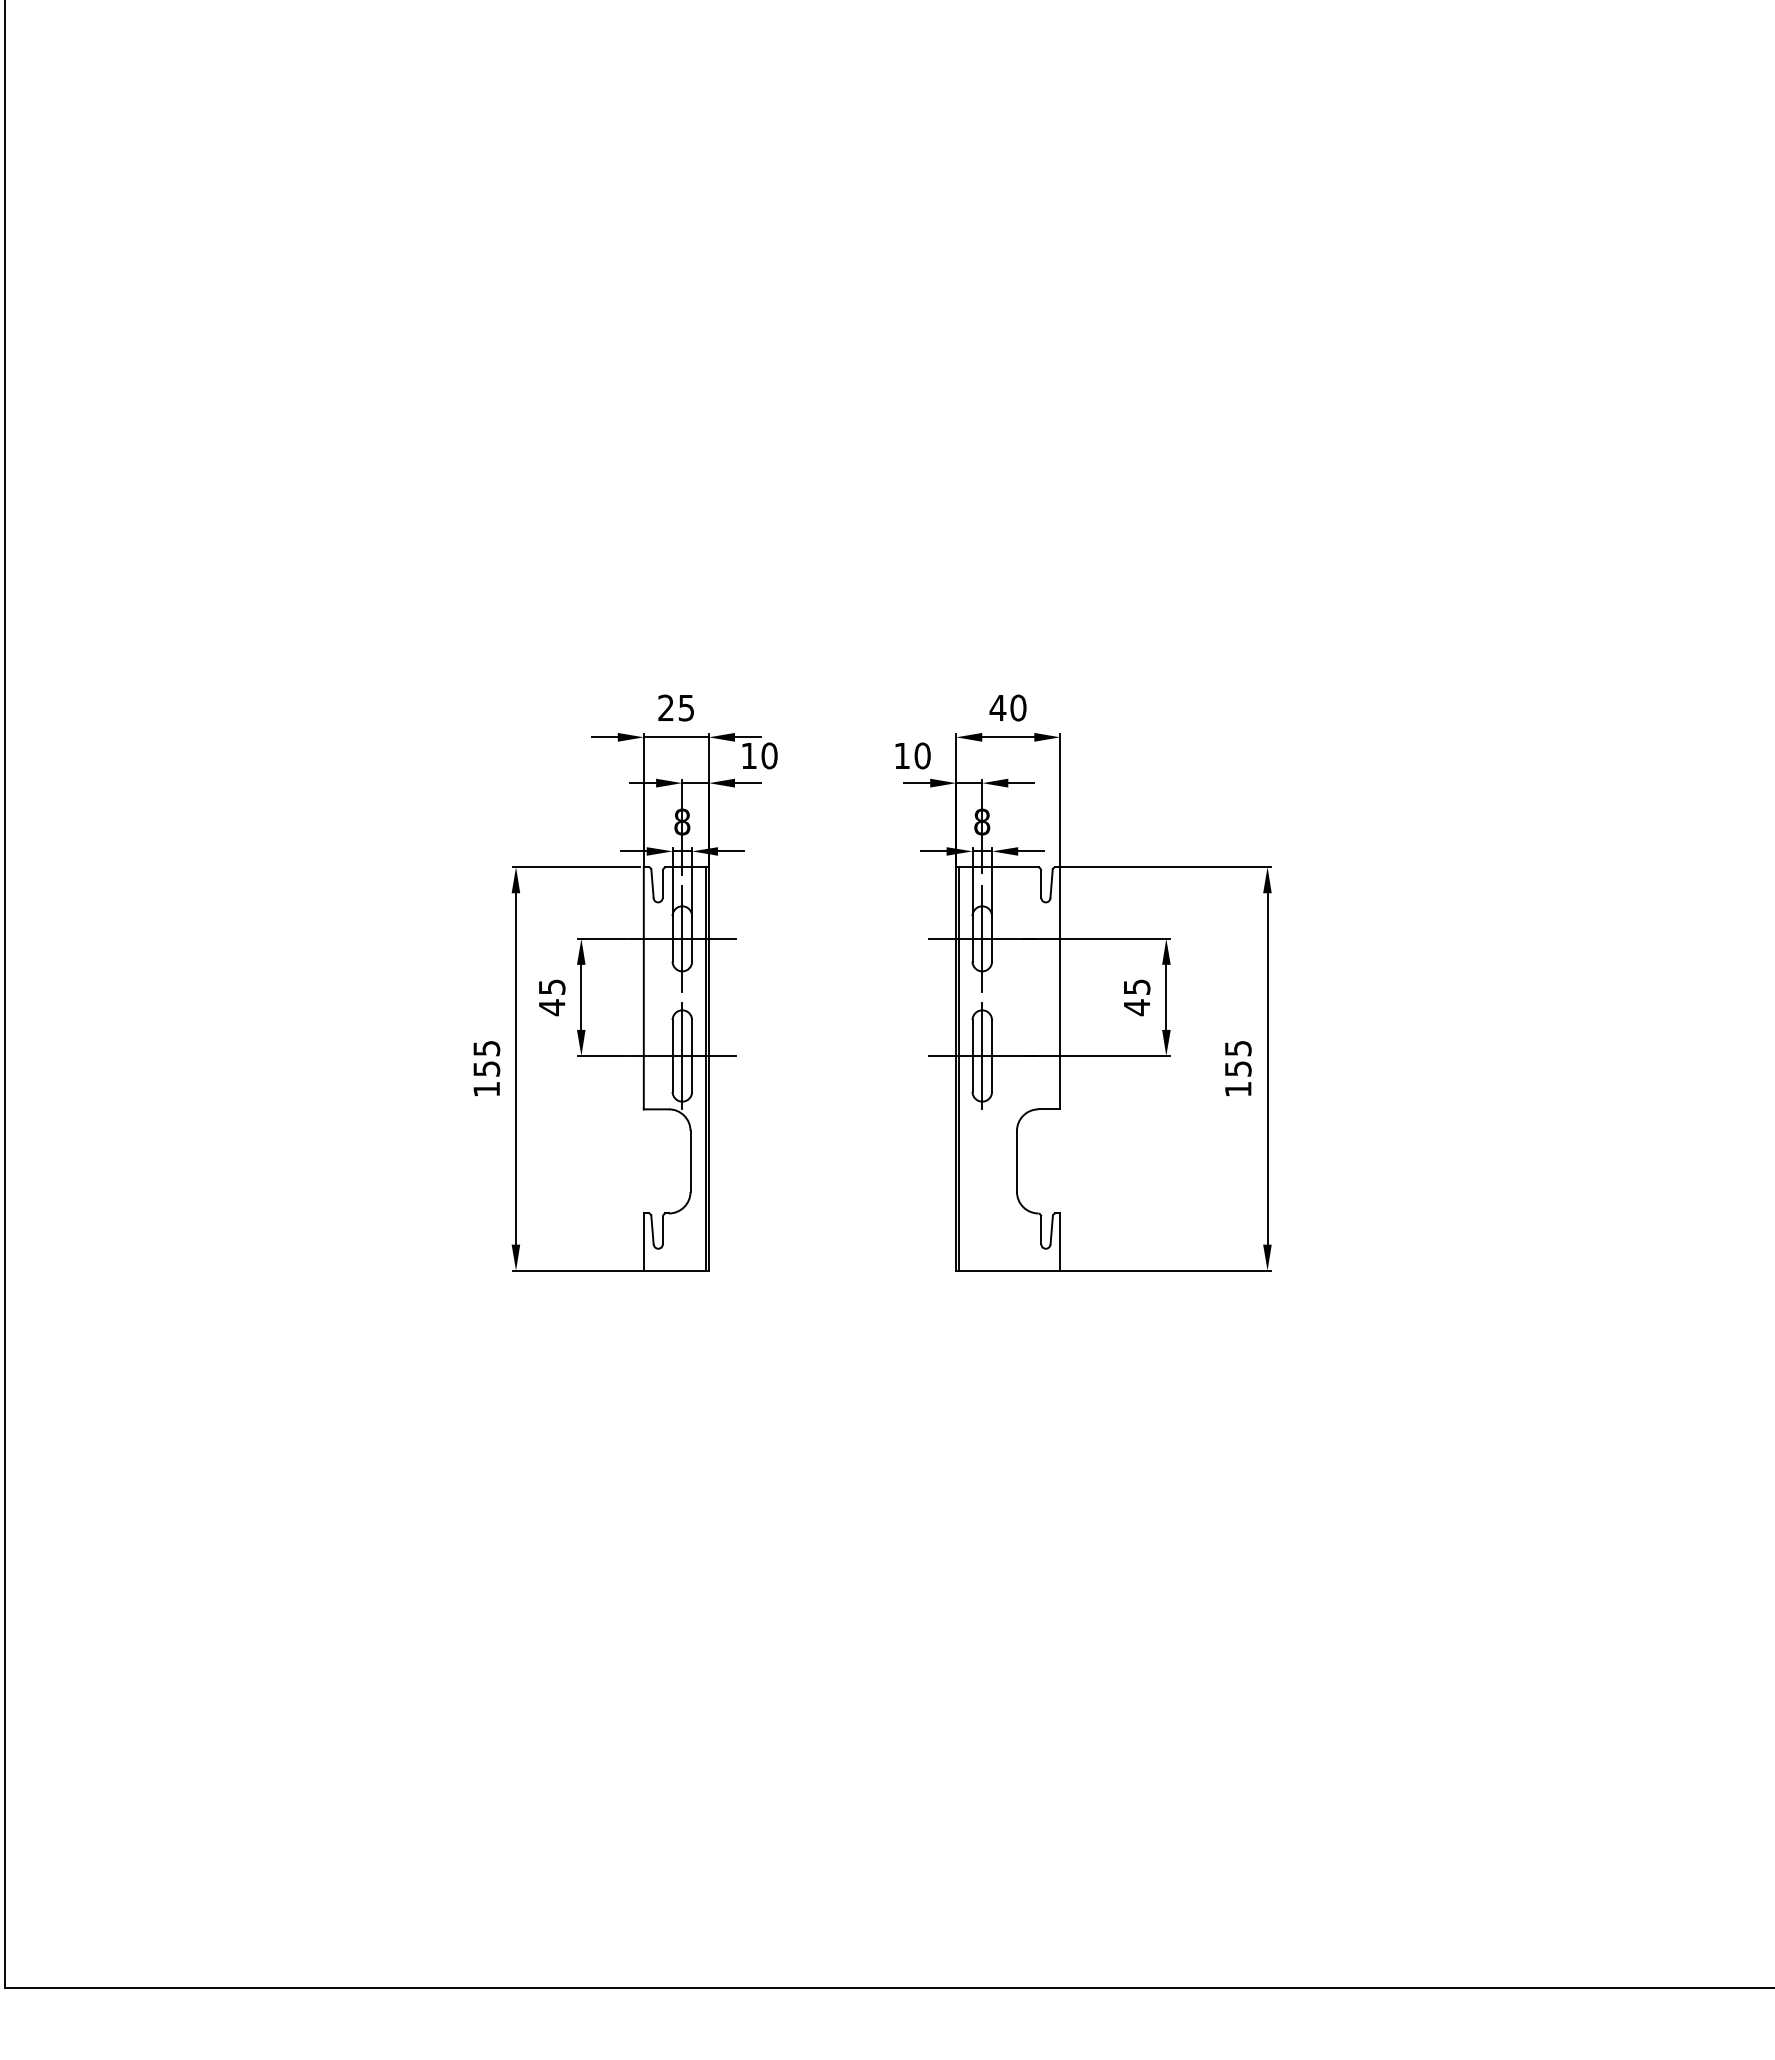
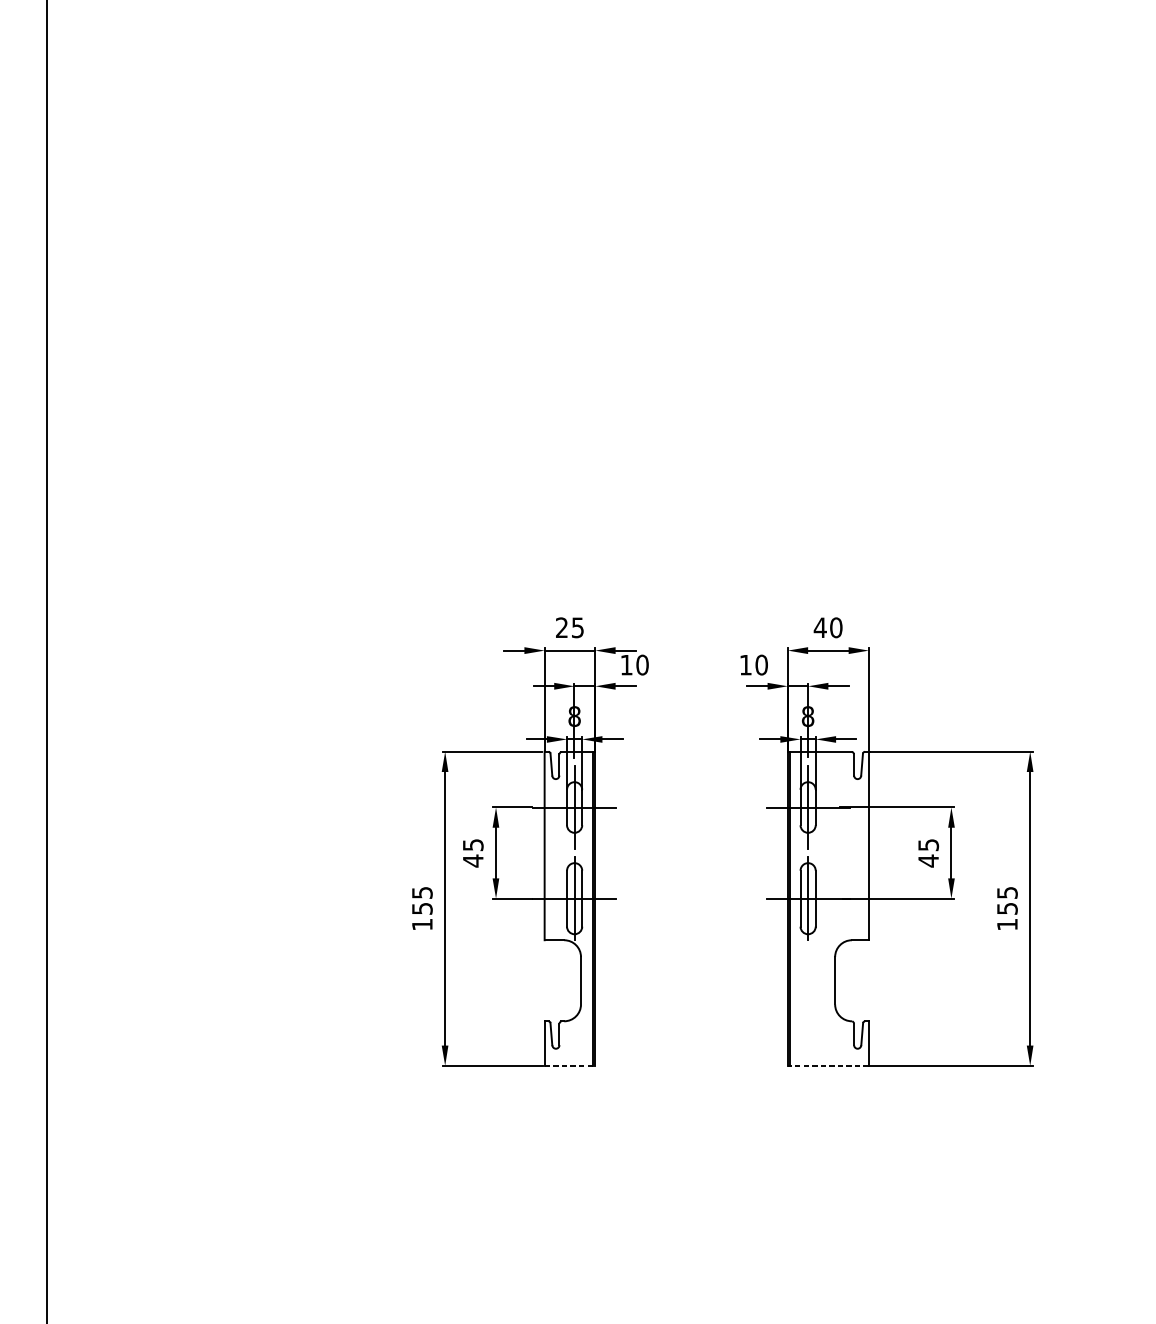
line: (676, 1270) -> (570, 1065), solid -> dashed
line: (1007, 1270) -> (827, 1065), solid -> dashed

